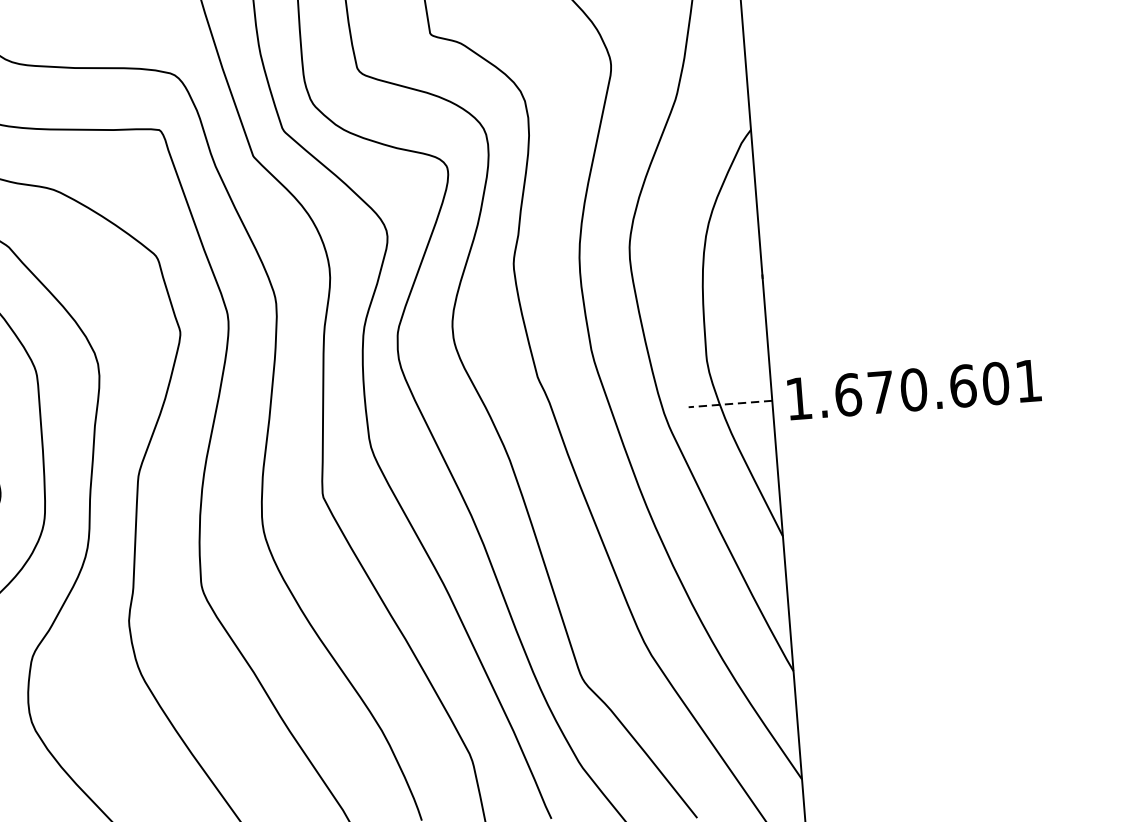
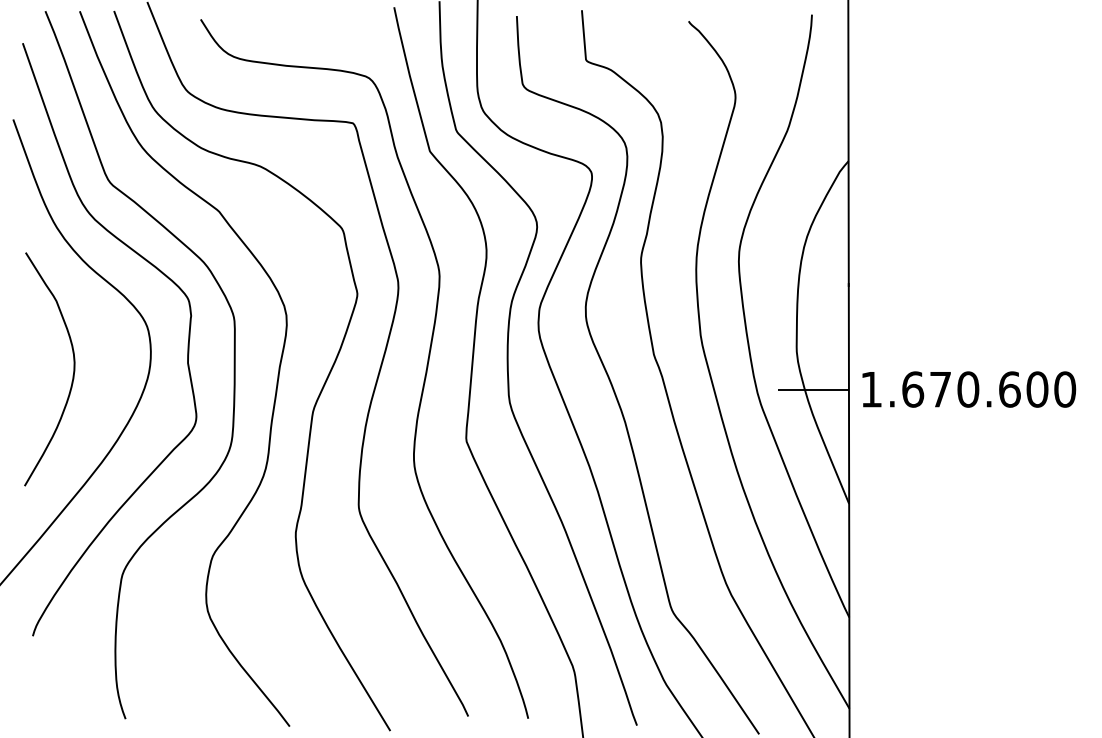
text: (1029, 380) -> (1065, 389), 1.670.601 -> 1.670.600
line: (730, 403) -> (813, 389), dashed -> solid

